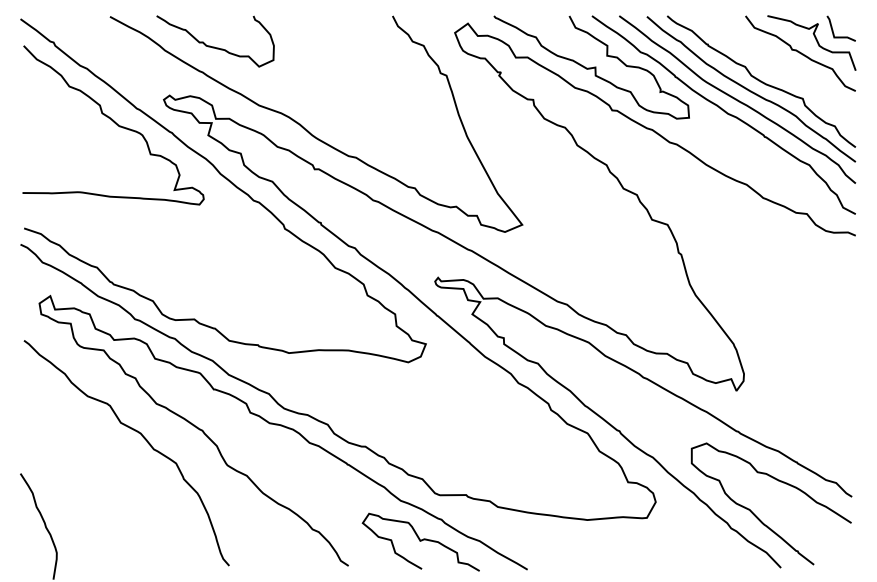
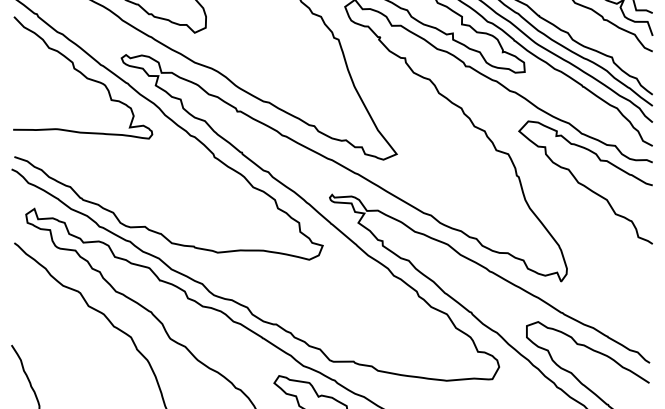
curve: (764, 263) -> (582, 183), added

